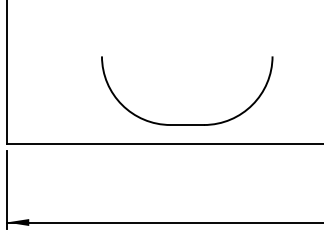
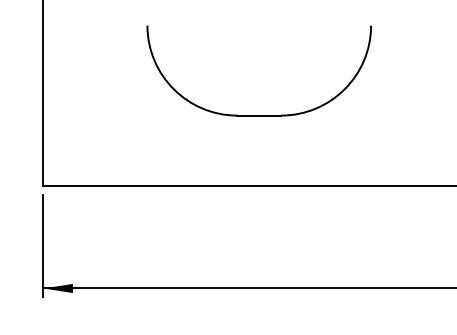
part: (186, 124) -> (258, 115), moved

